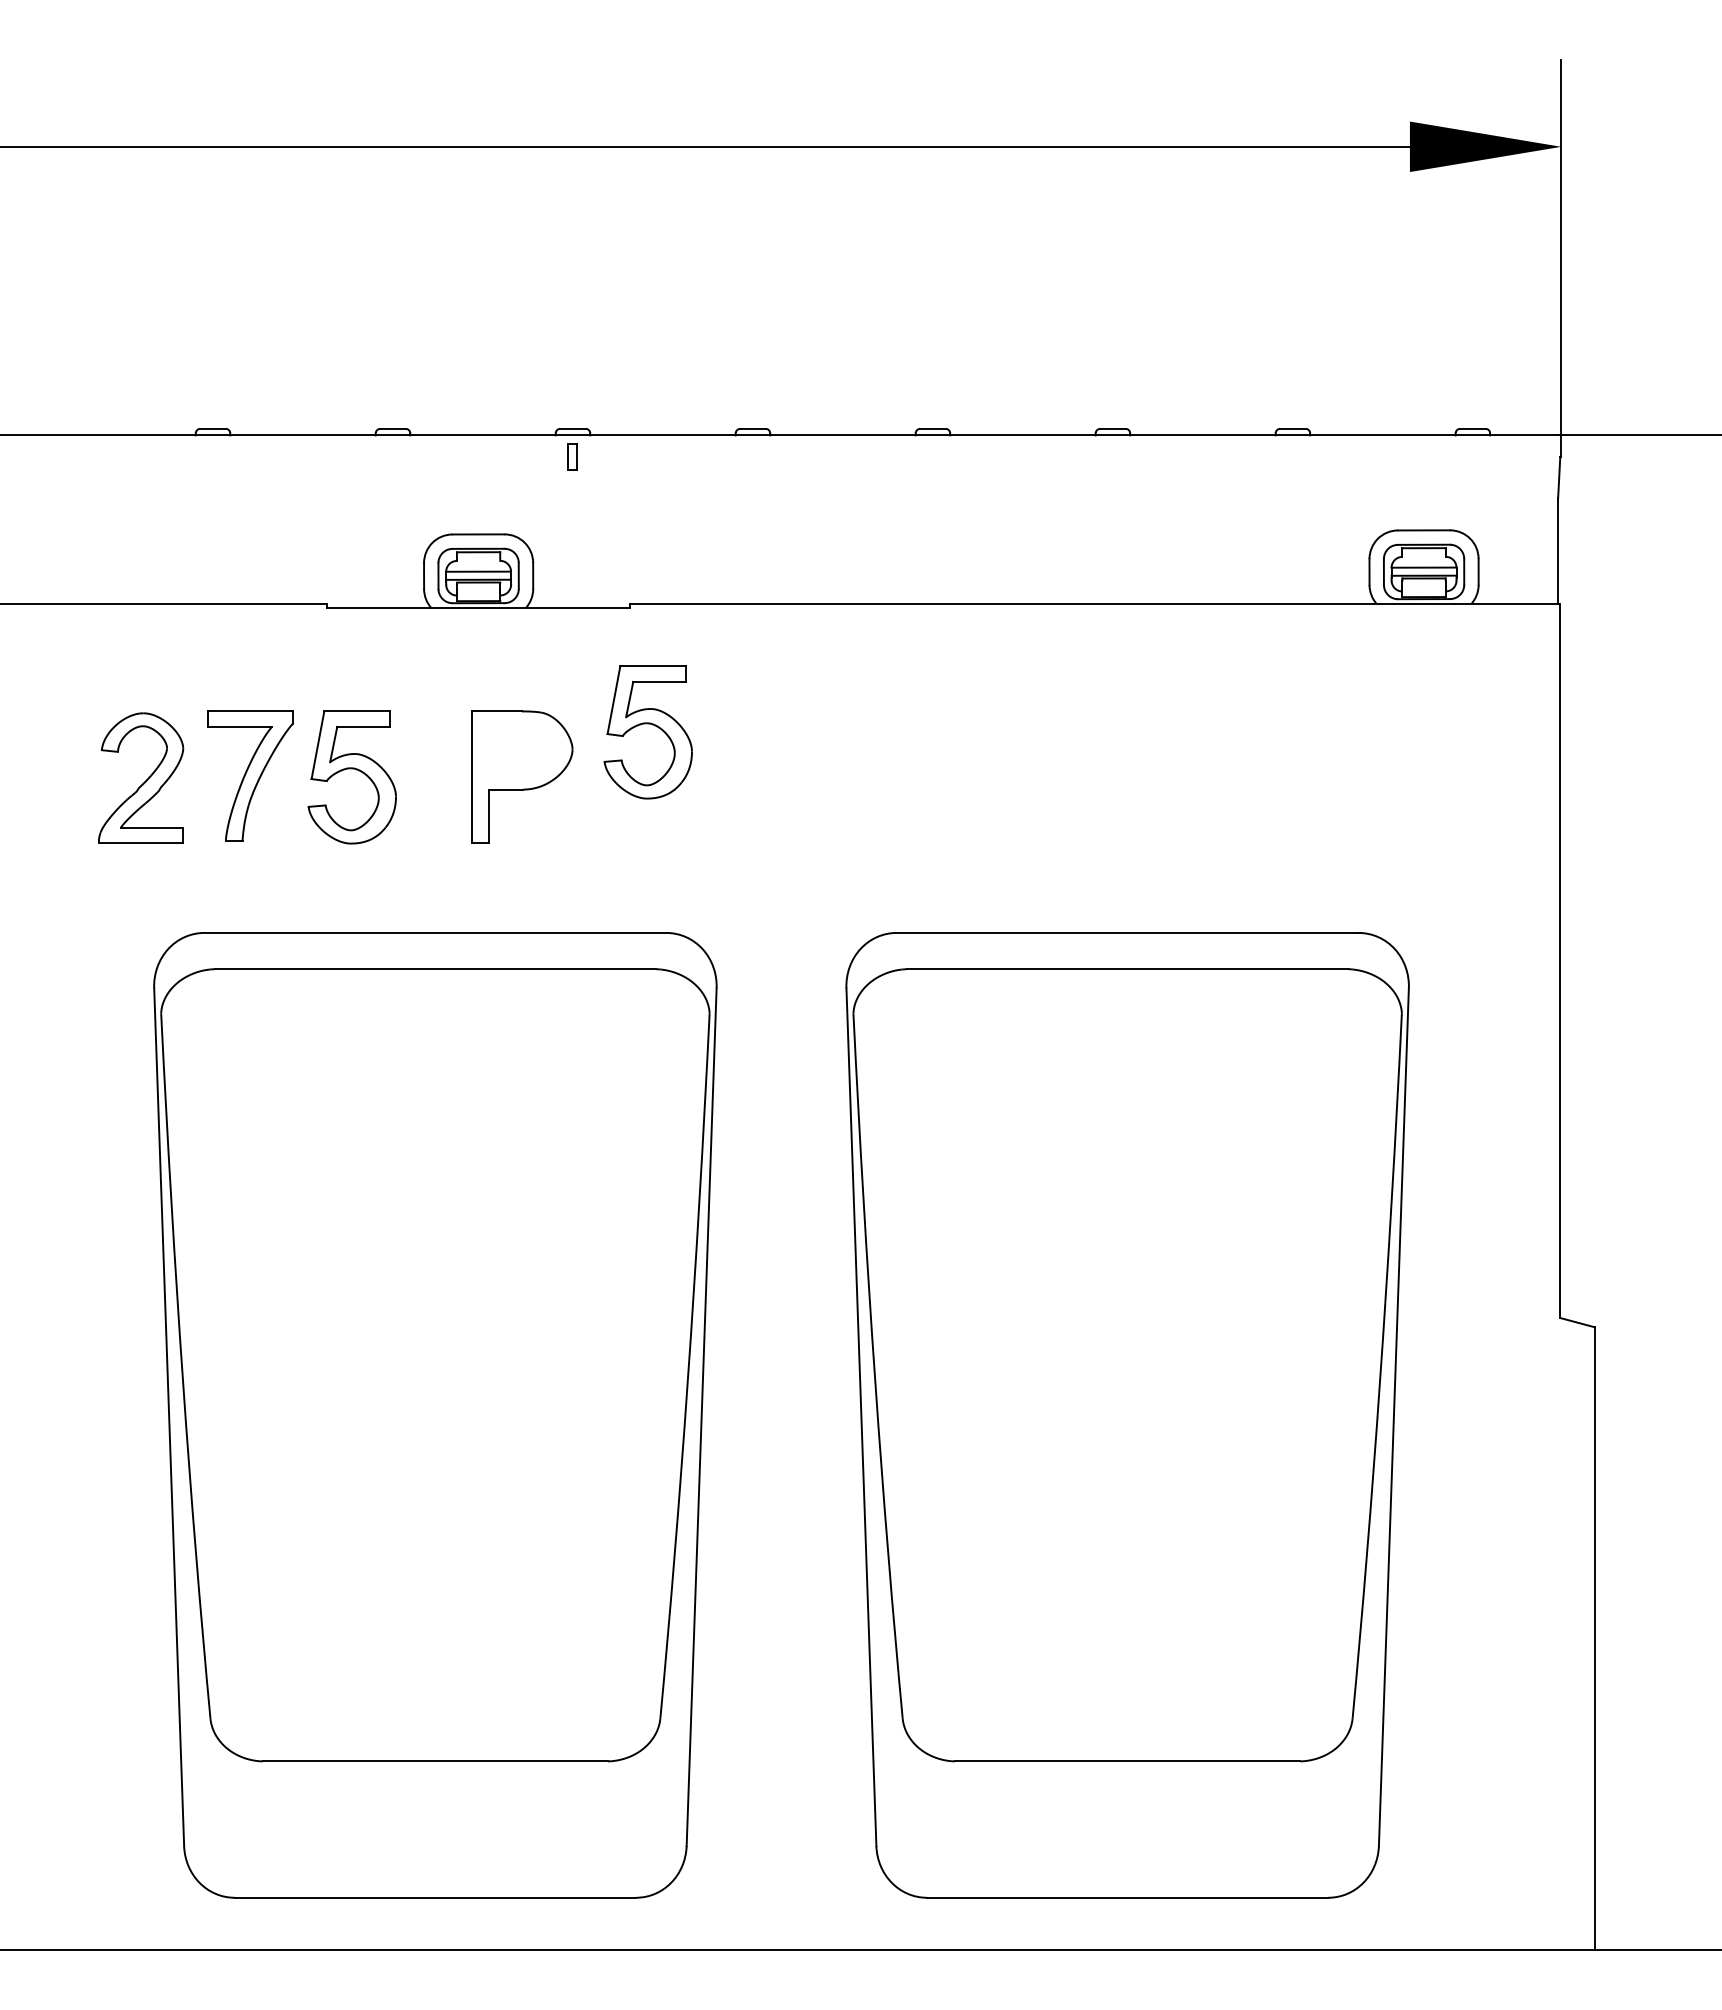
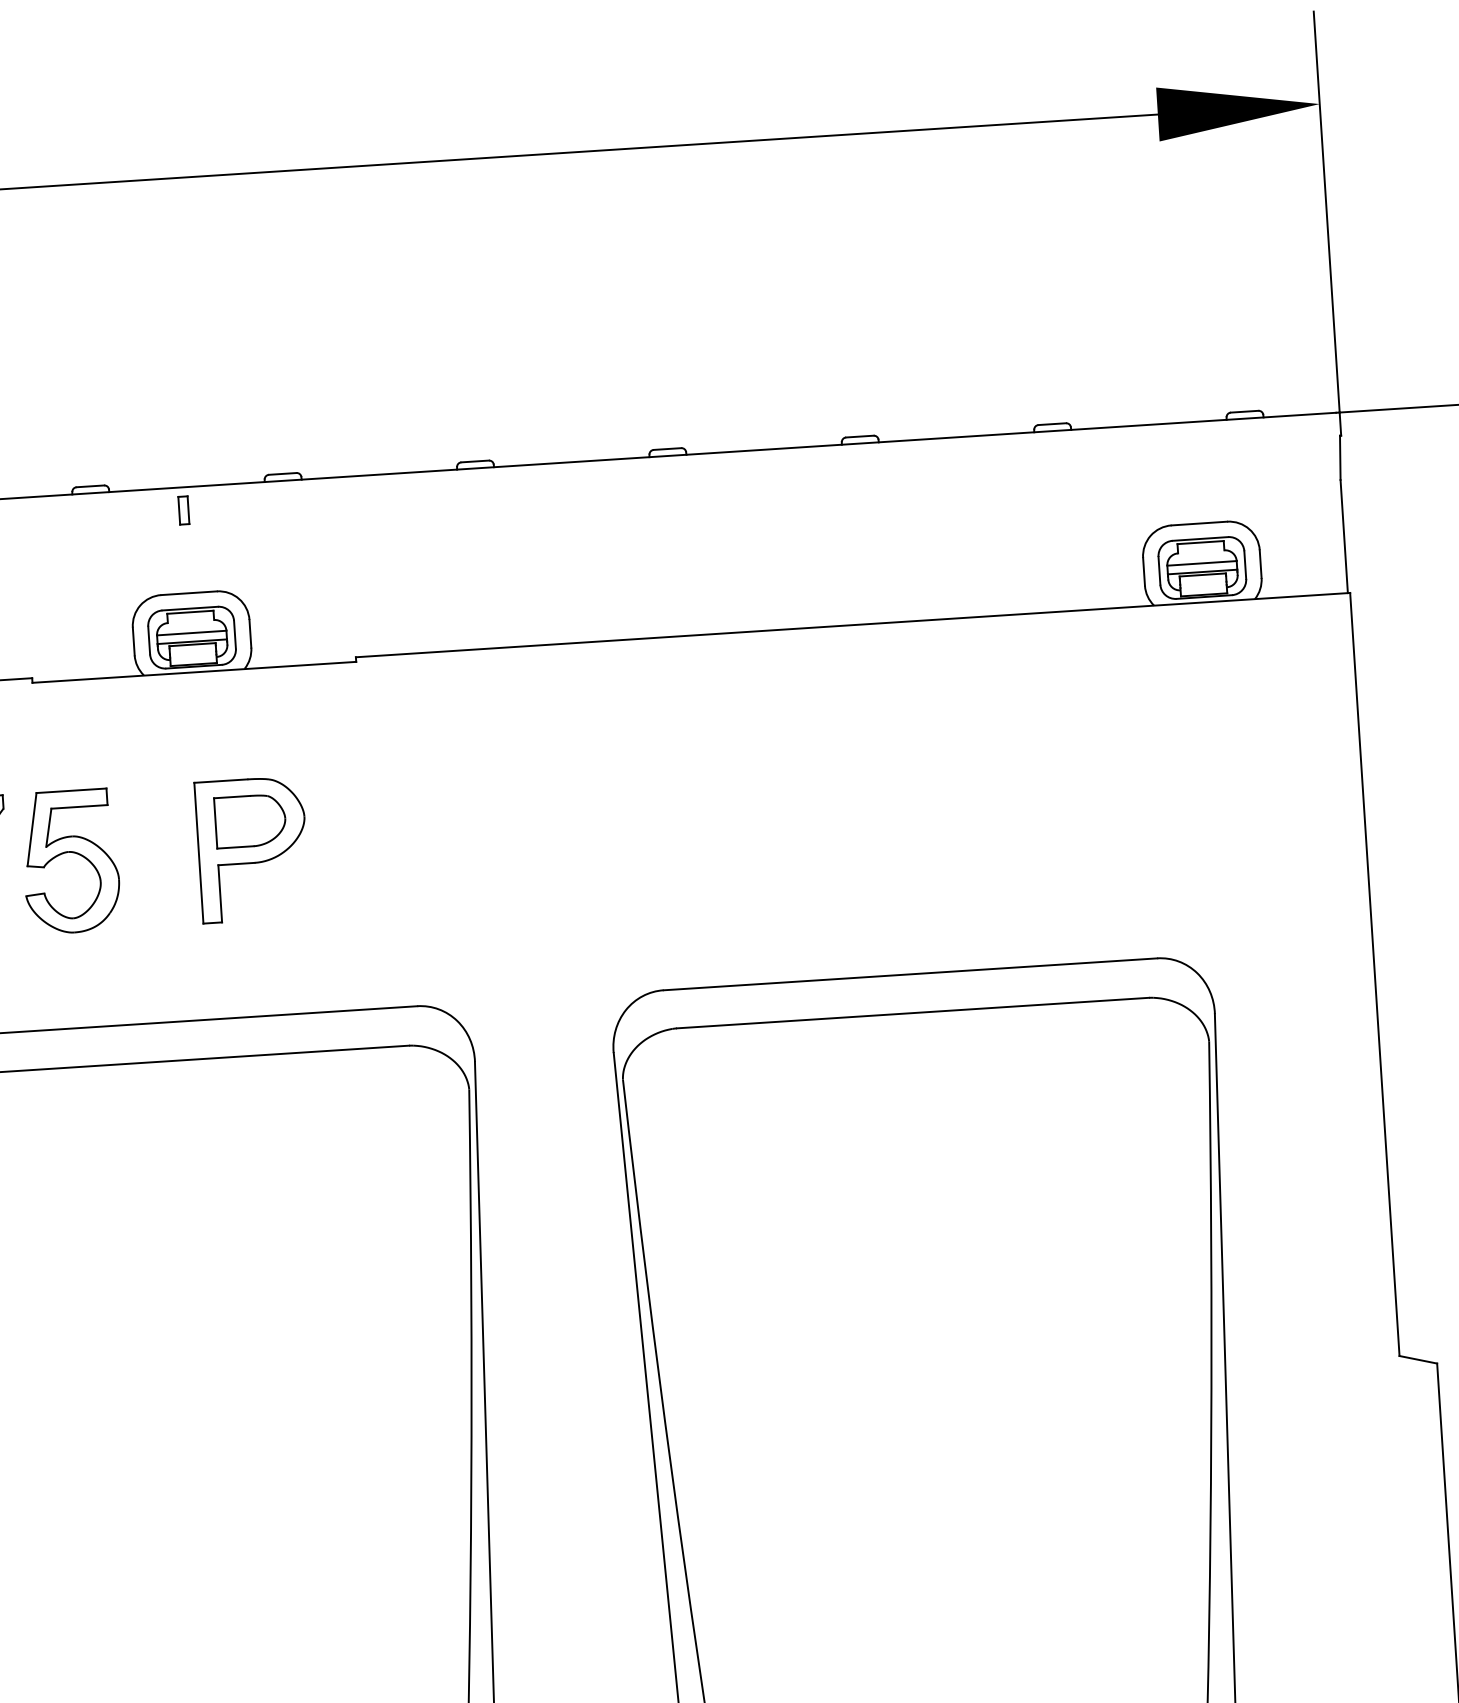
part: (572, 456) -> (183, 509), moved
part: (647, 724) -> (382, 784), removed
part: (521, 750) -> (249, 821), added

